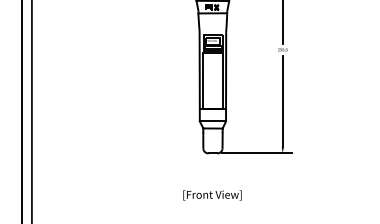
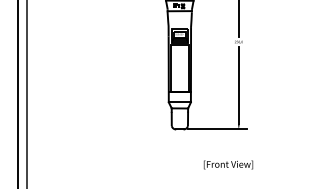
text: (212, 194) -> (228, 164), moved

